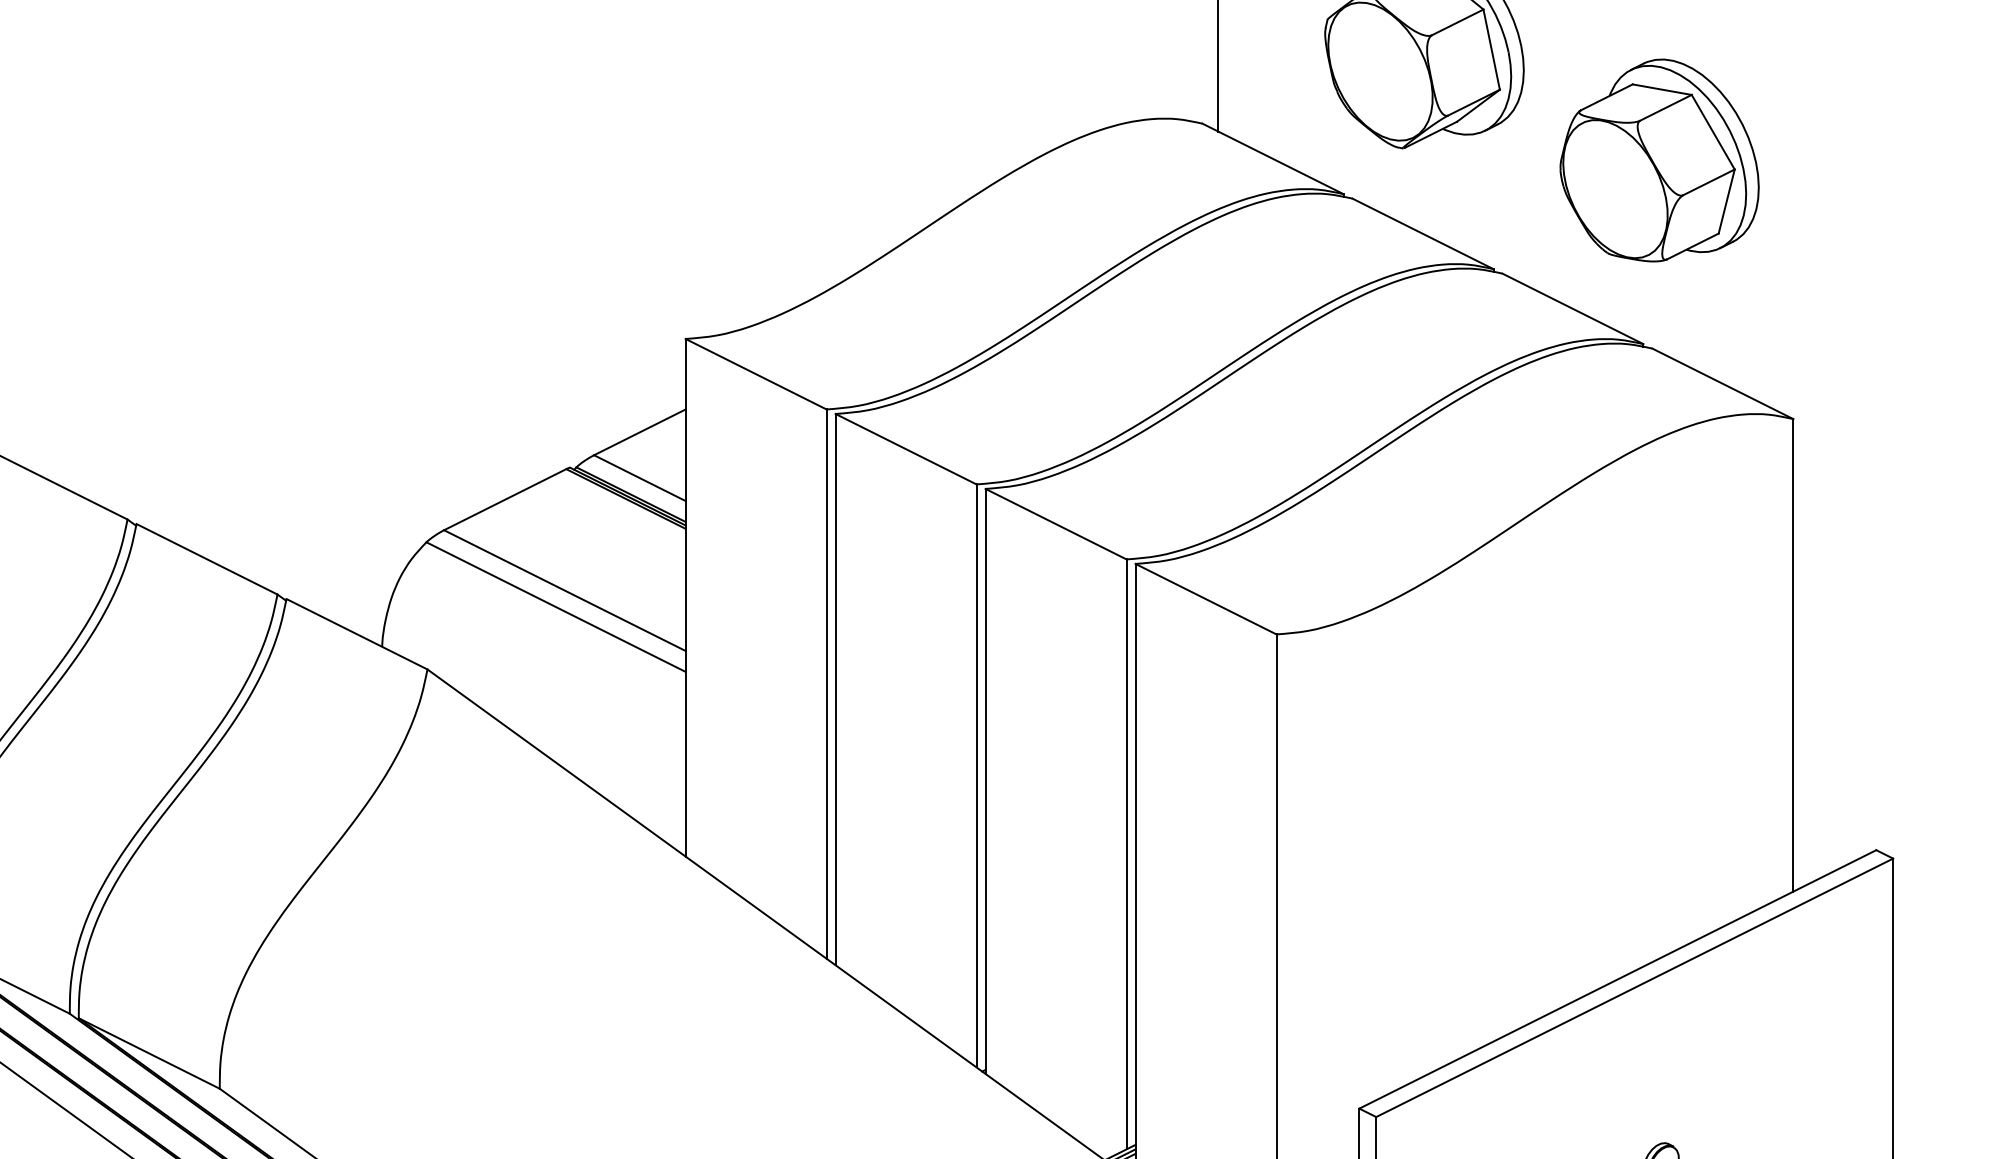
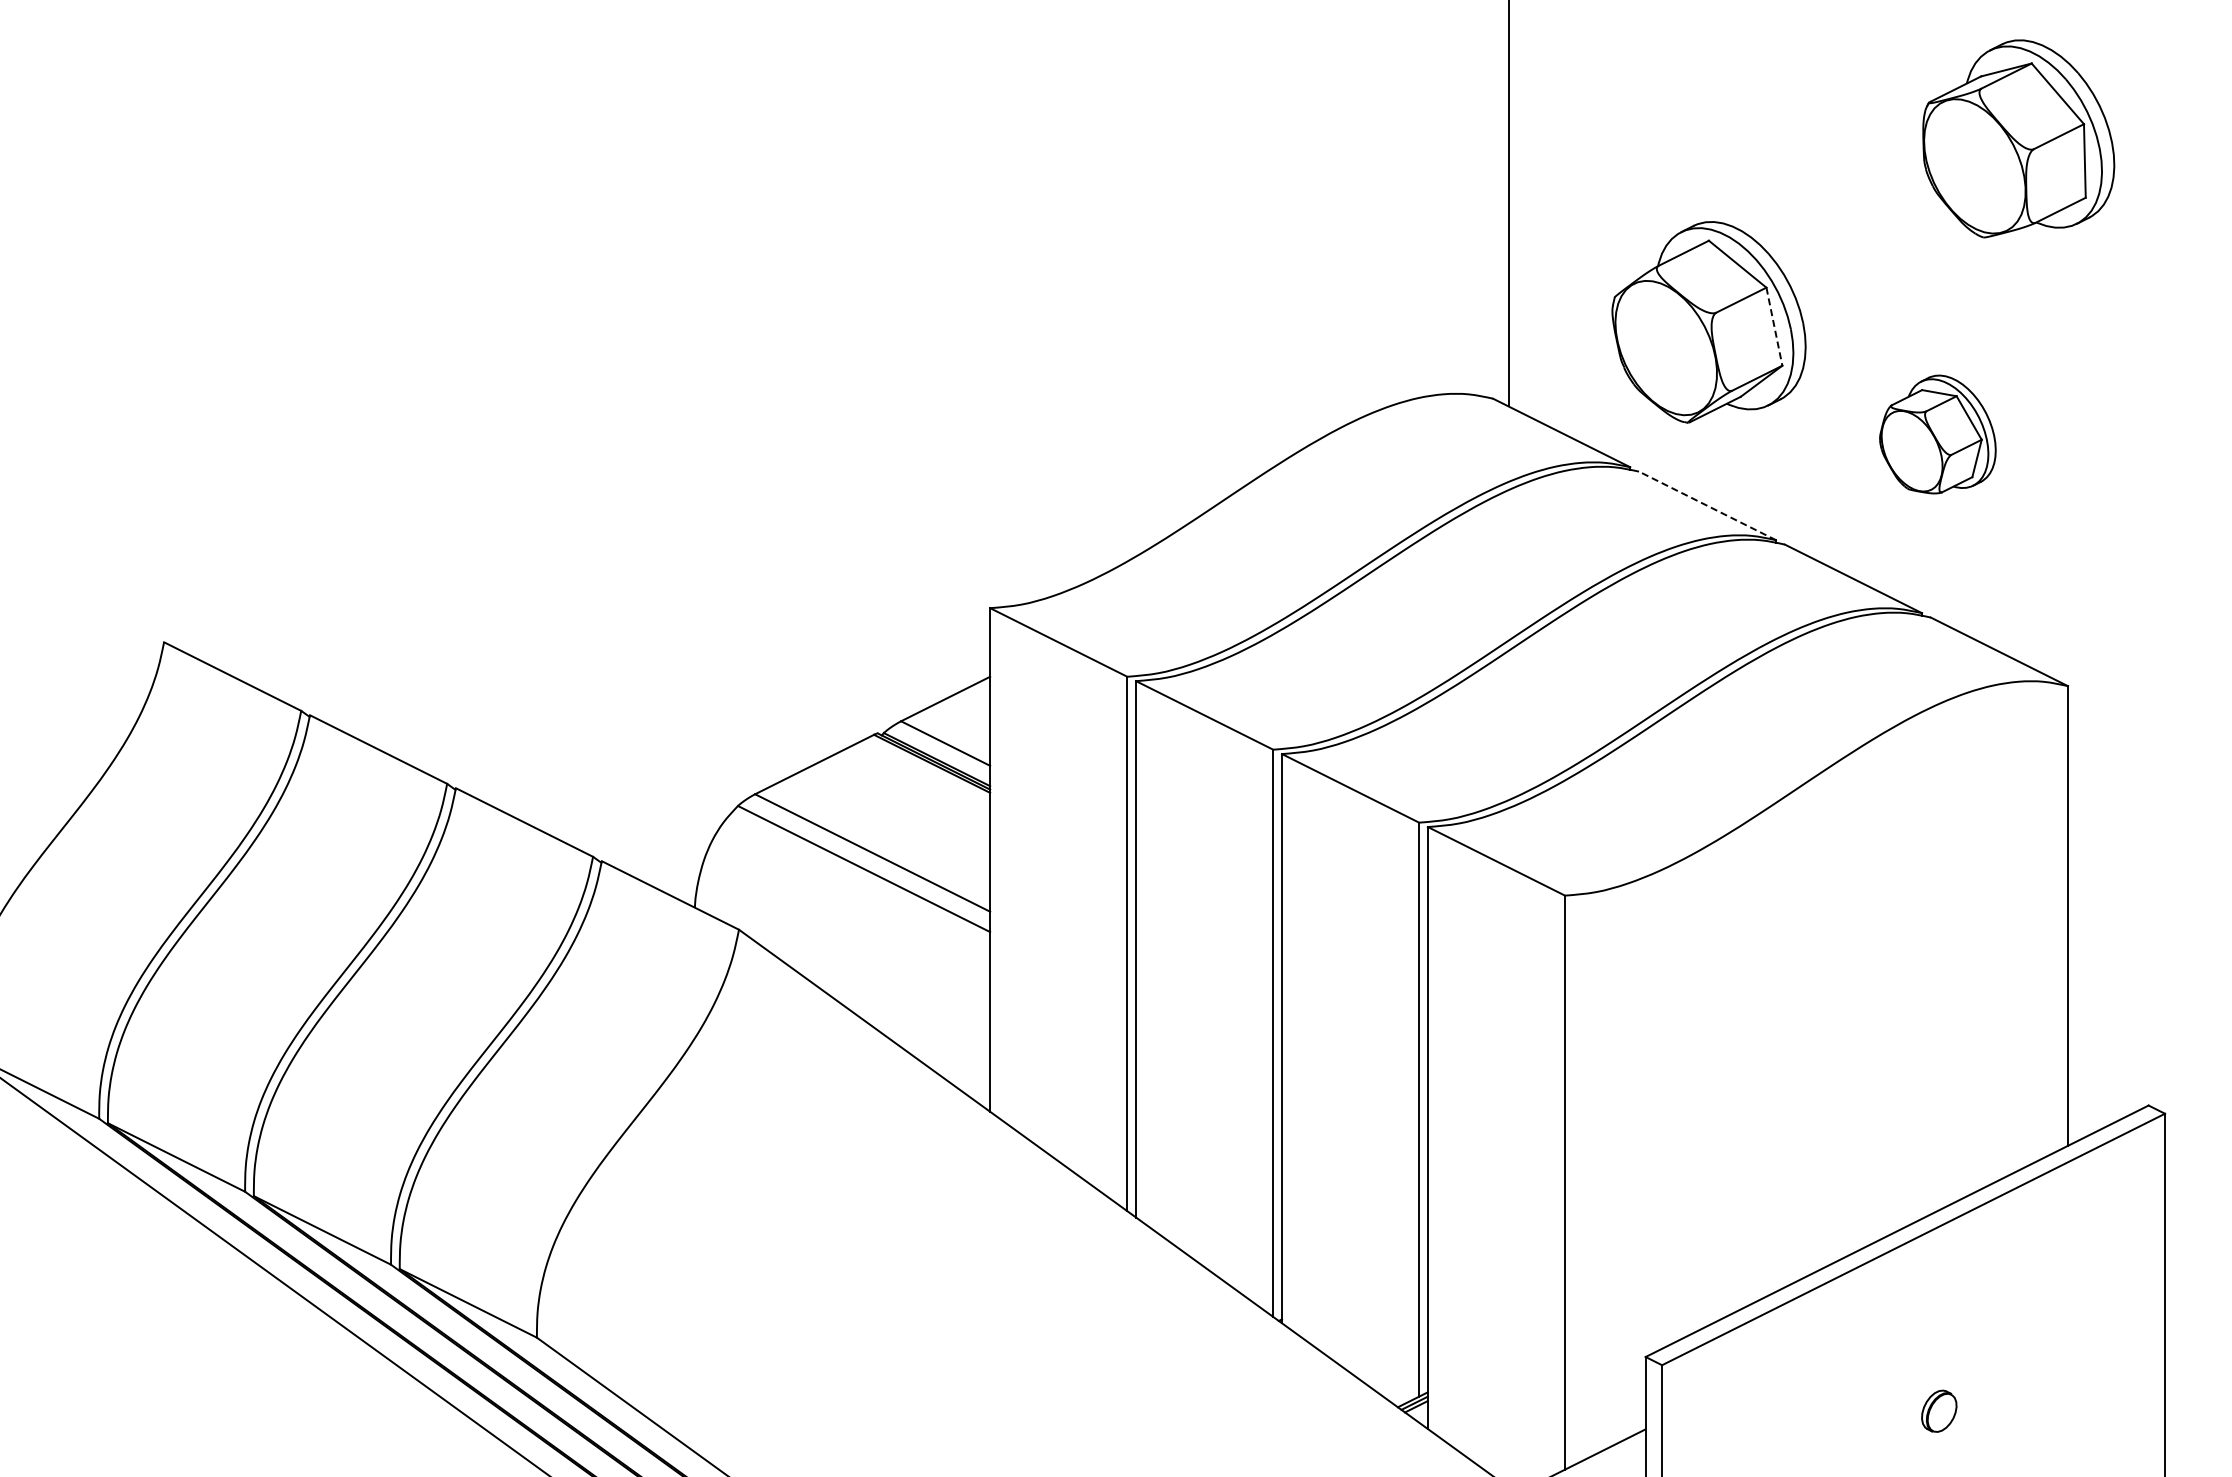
line: (1491, 49) -> (1774, 326), solid -> dashed
part: (1659, 160) -> (1937, 434), size x0.6
line: (1422, 233) -> (1707, 505), solid -> dashed

